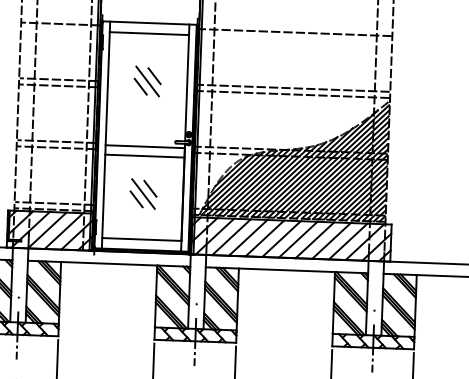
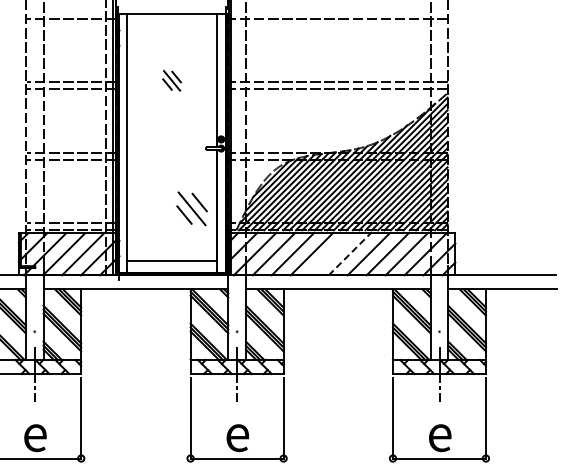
line: (149, 33) -> (172, 26), removed
part: (147, 81) -> (171, 80), size x0.6
line: (145, 146) -> (172, 154), removed
line: (145, 156) -> (172, 165), removed
part: (143, 193) -> (191, 208), moved
line: (281, 239) -> (330, 254), removed
line: (297, 239) -> (349, 254), solid -> dashed

